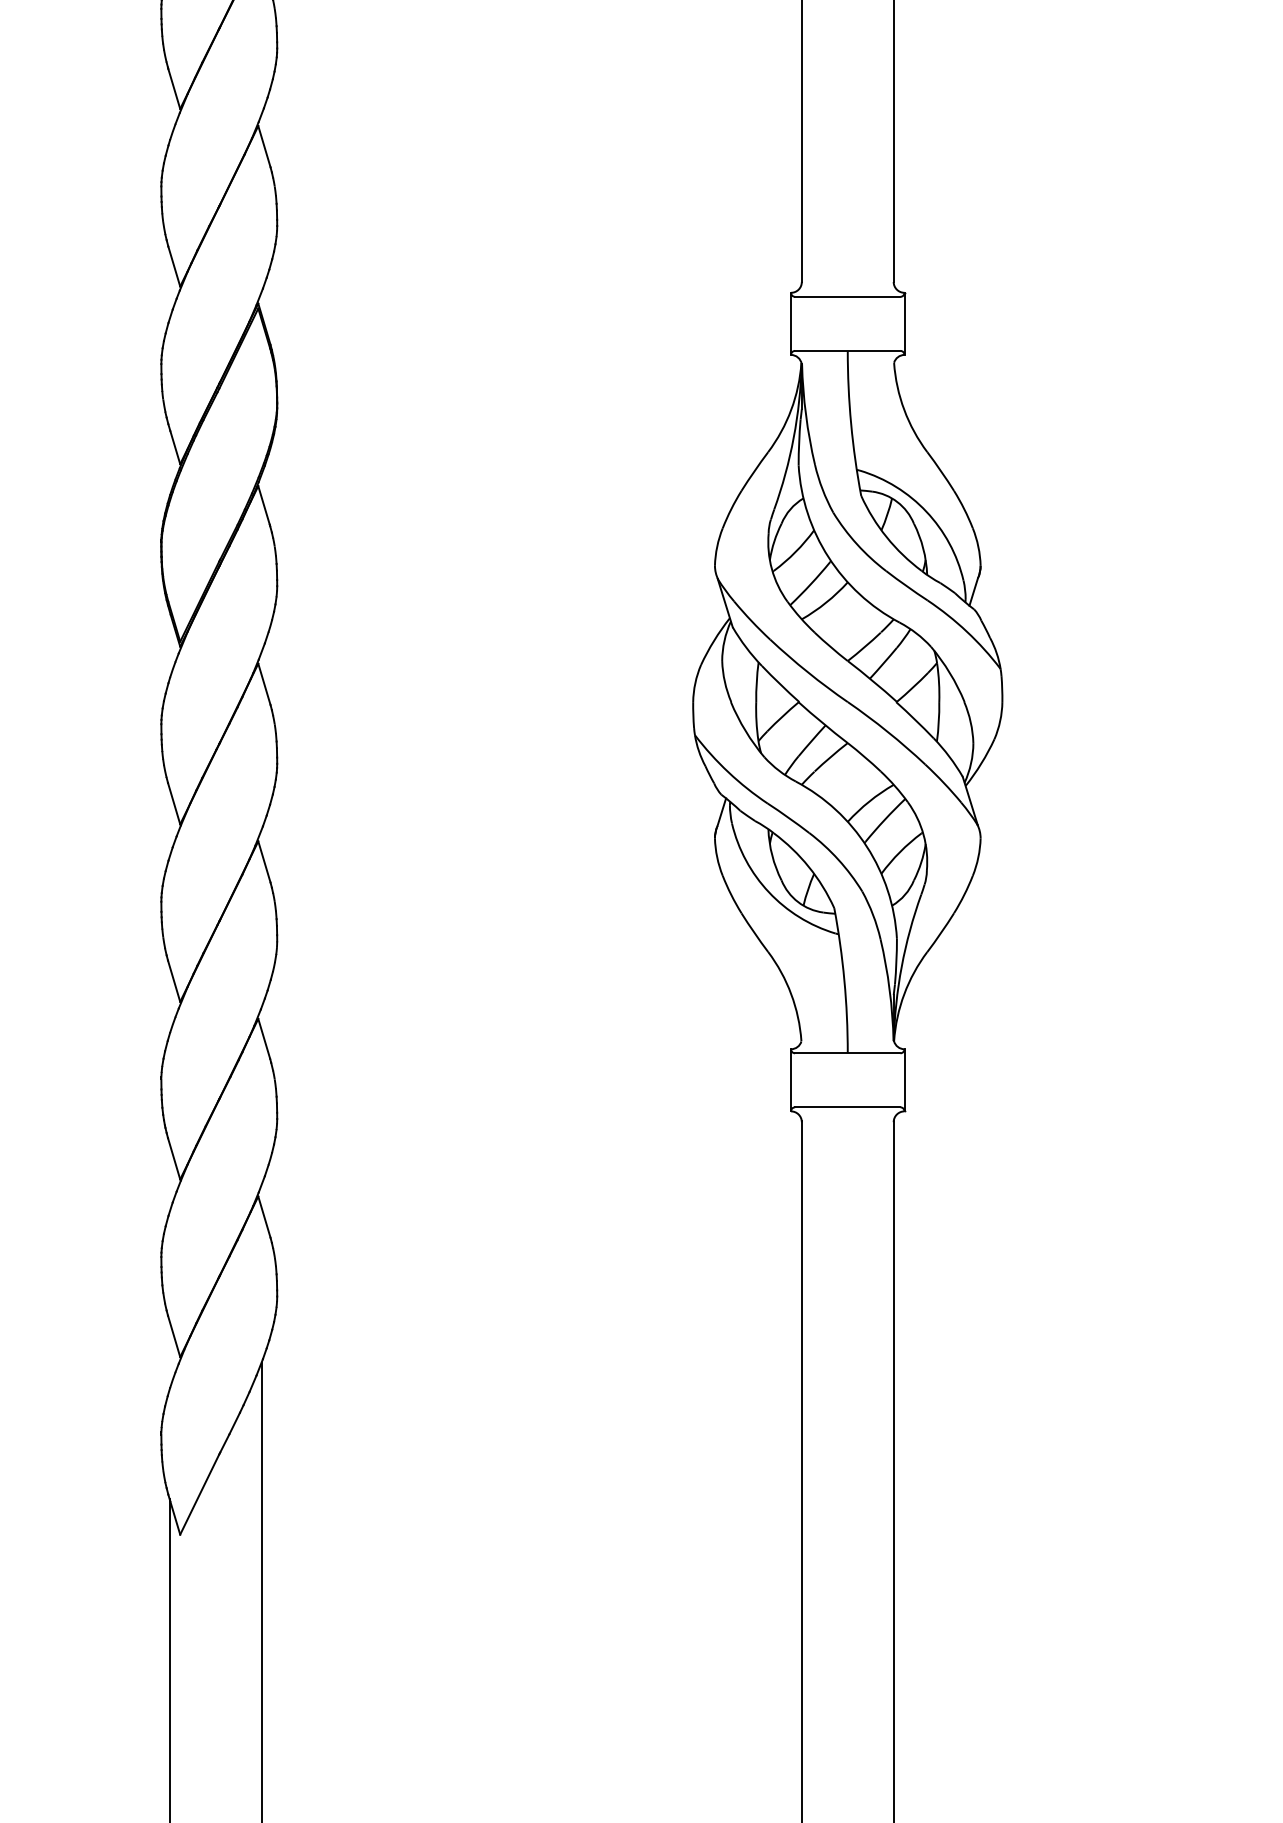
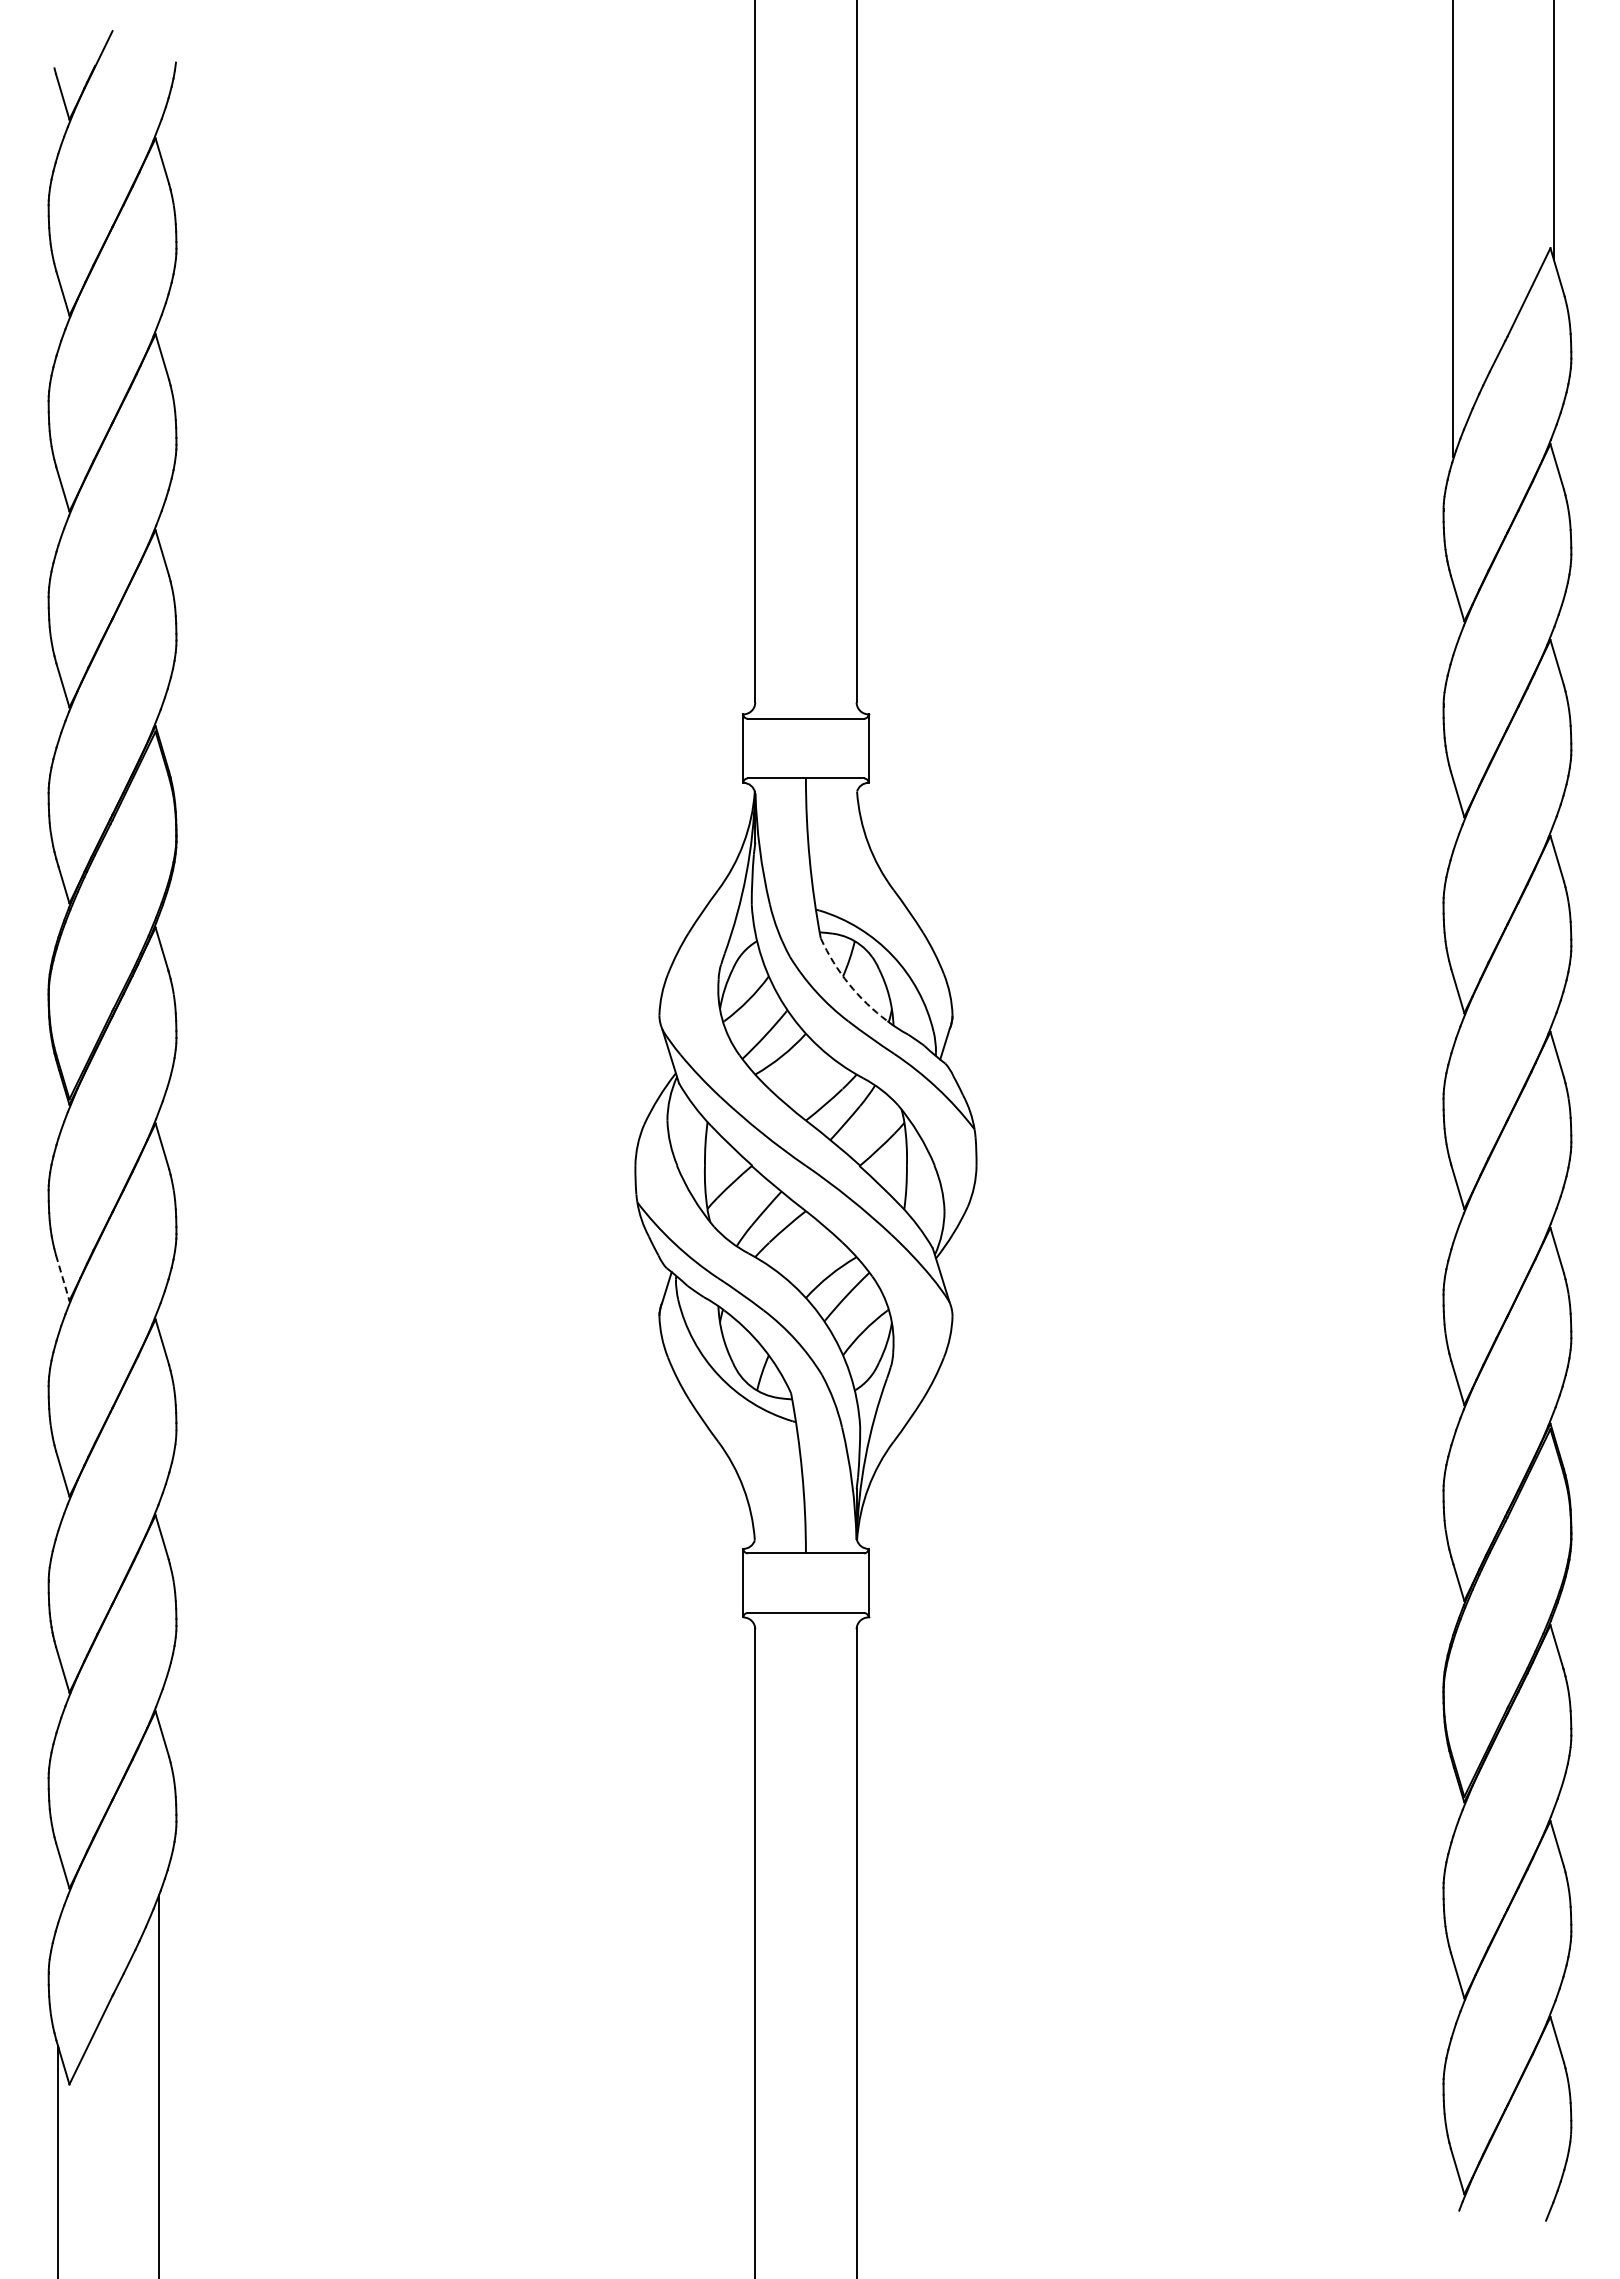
arc: (886, 537) -> (848, 984), solid -> dashed
line: (173, 803) -> (62, 1277), solid -> dashed

